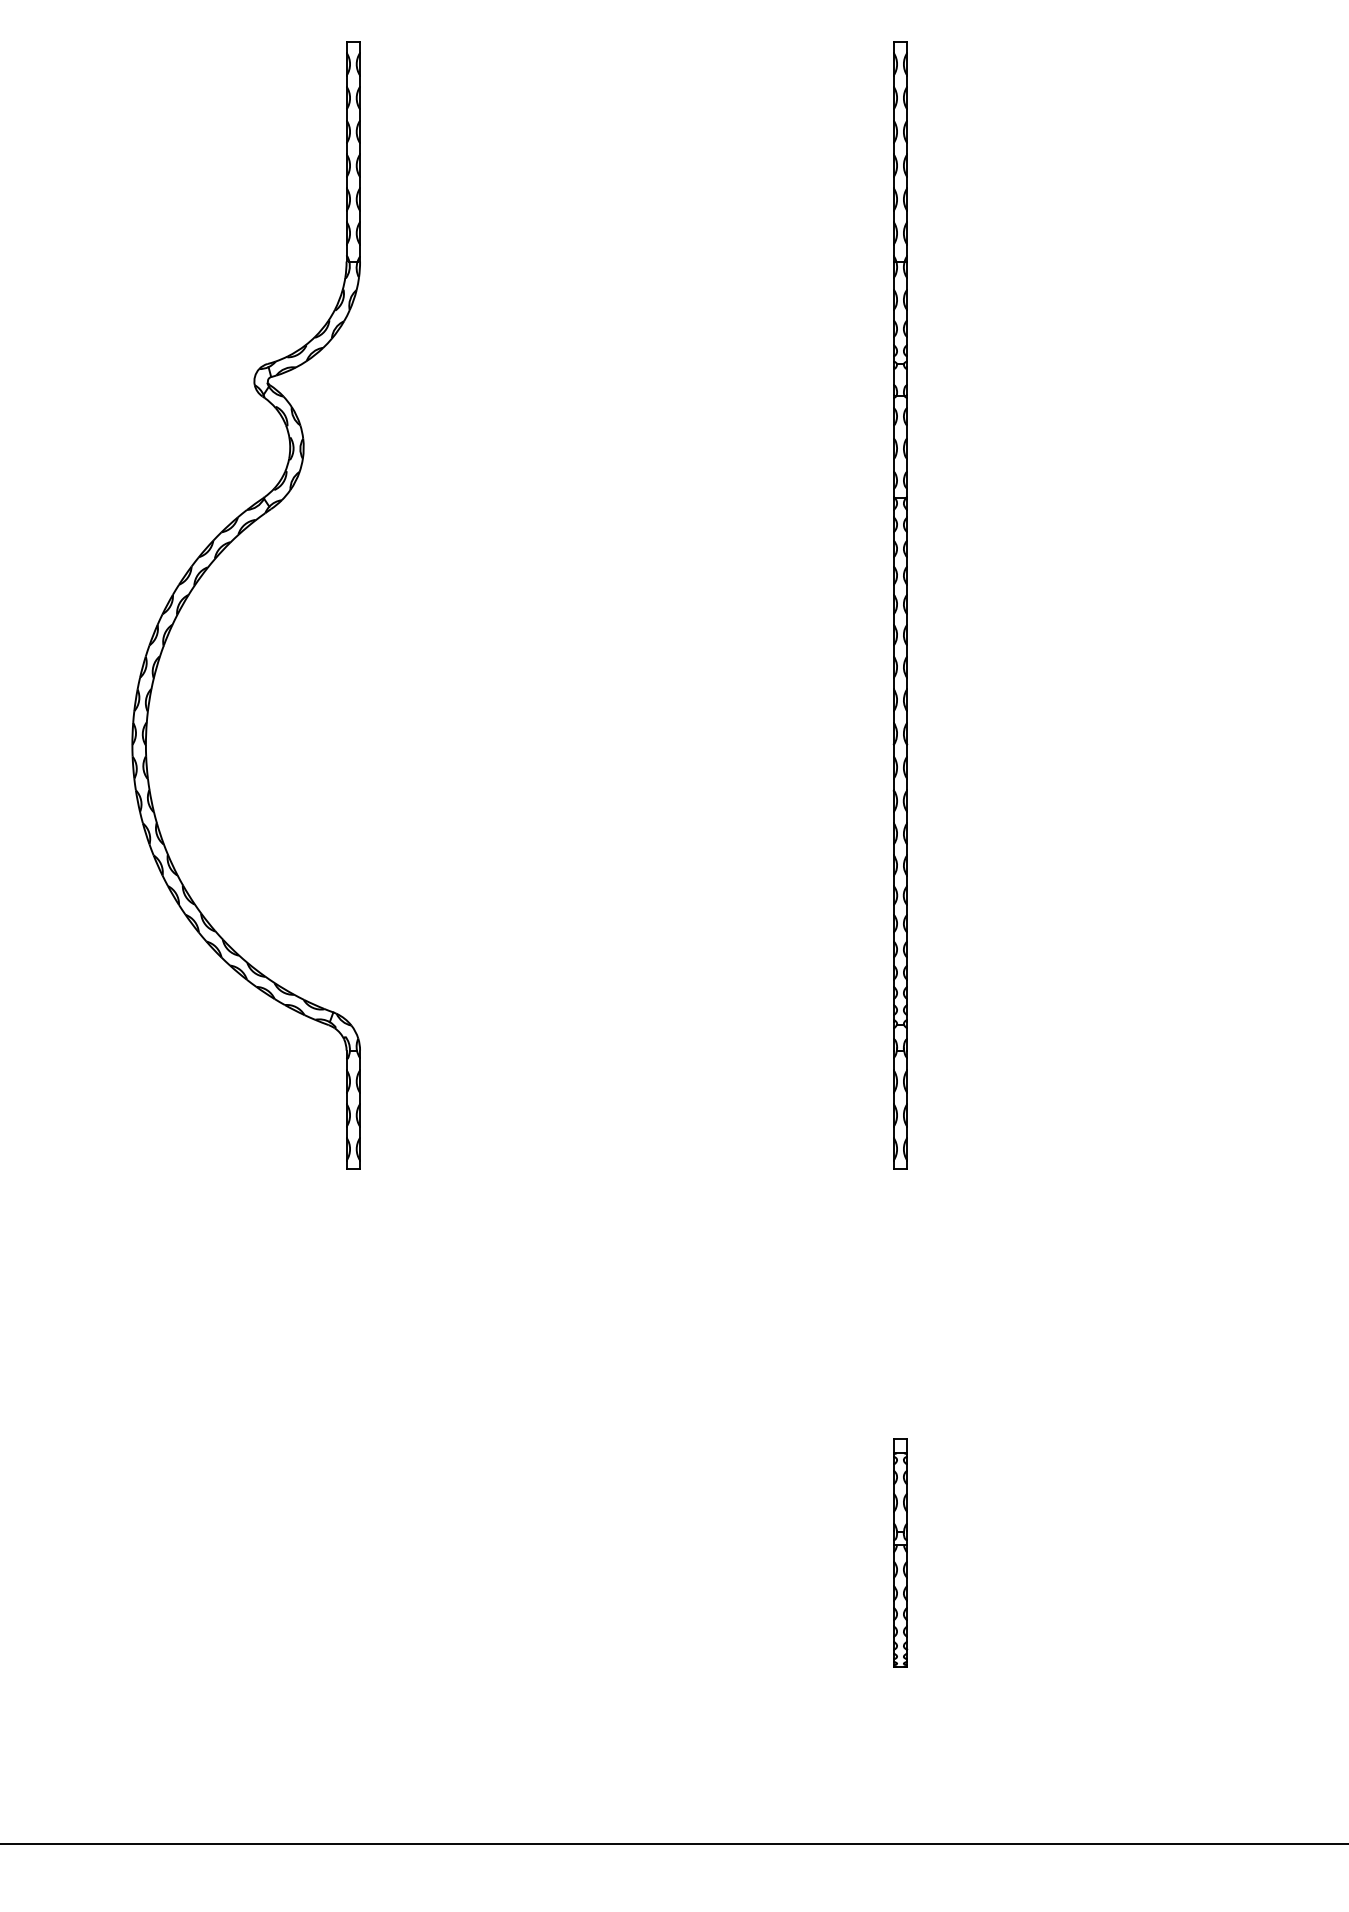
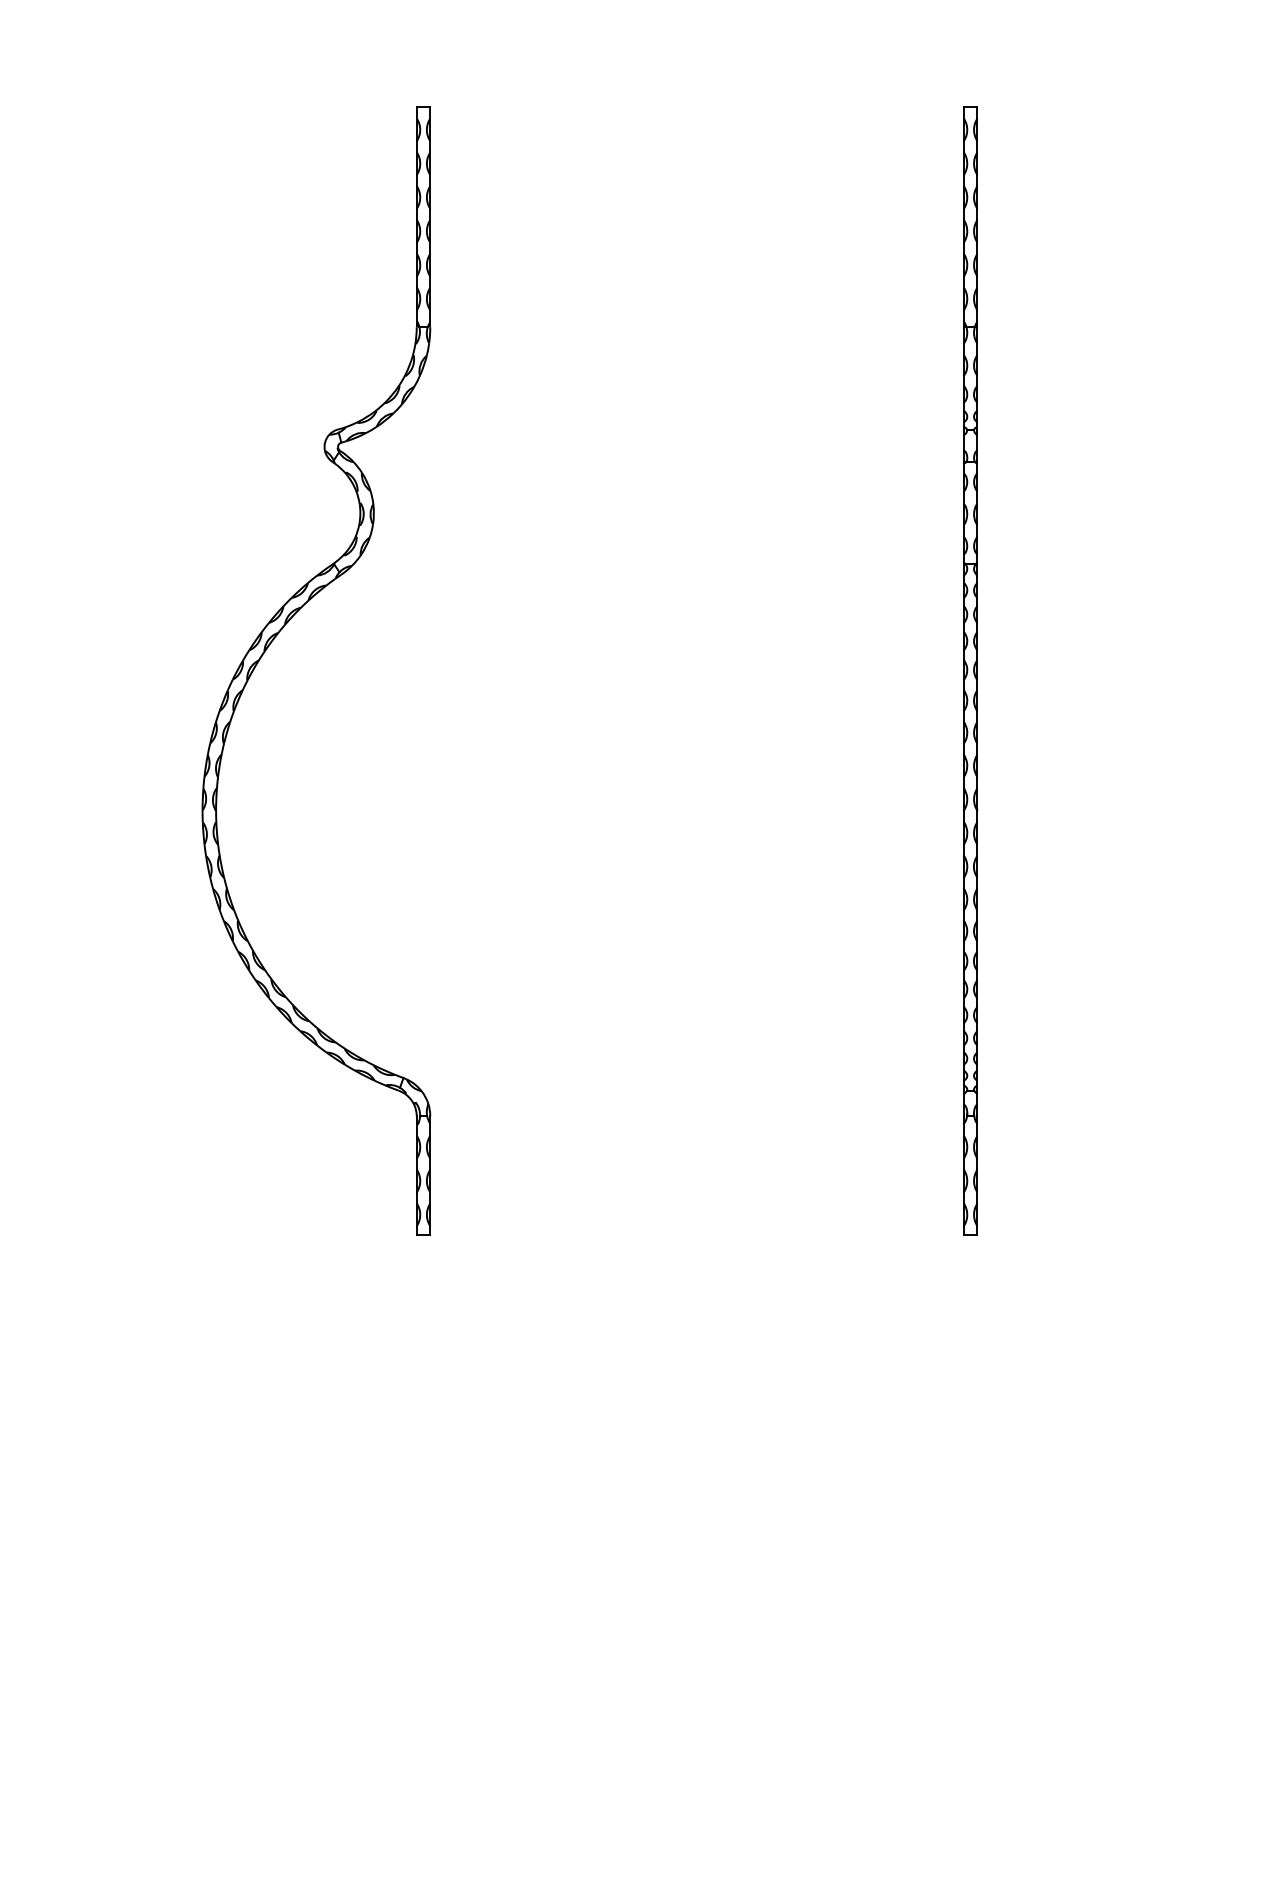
part: (900, 1552) -> (970, 1618), removed

